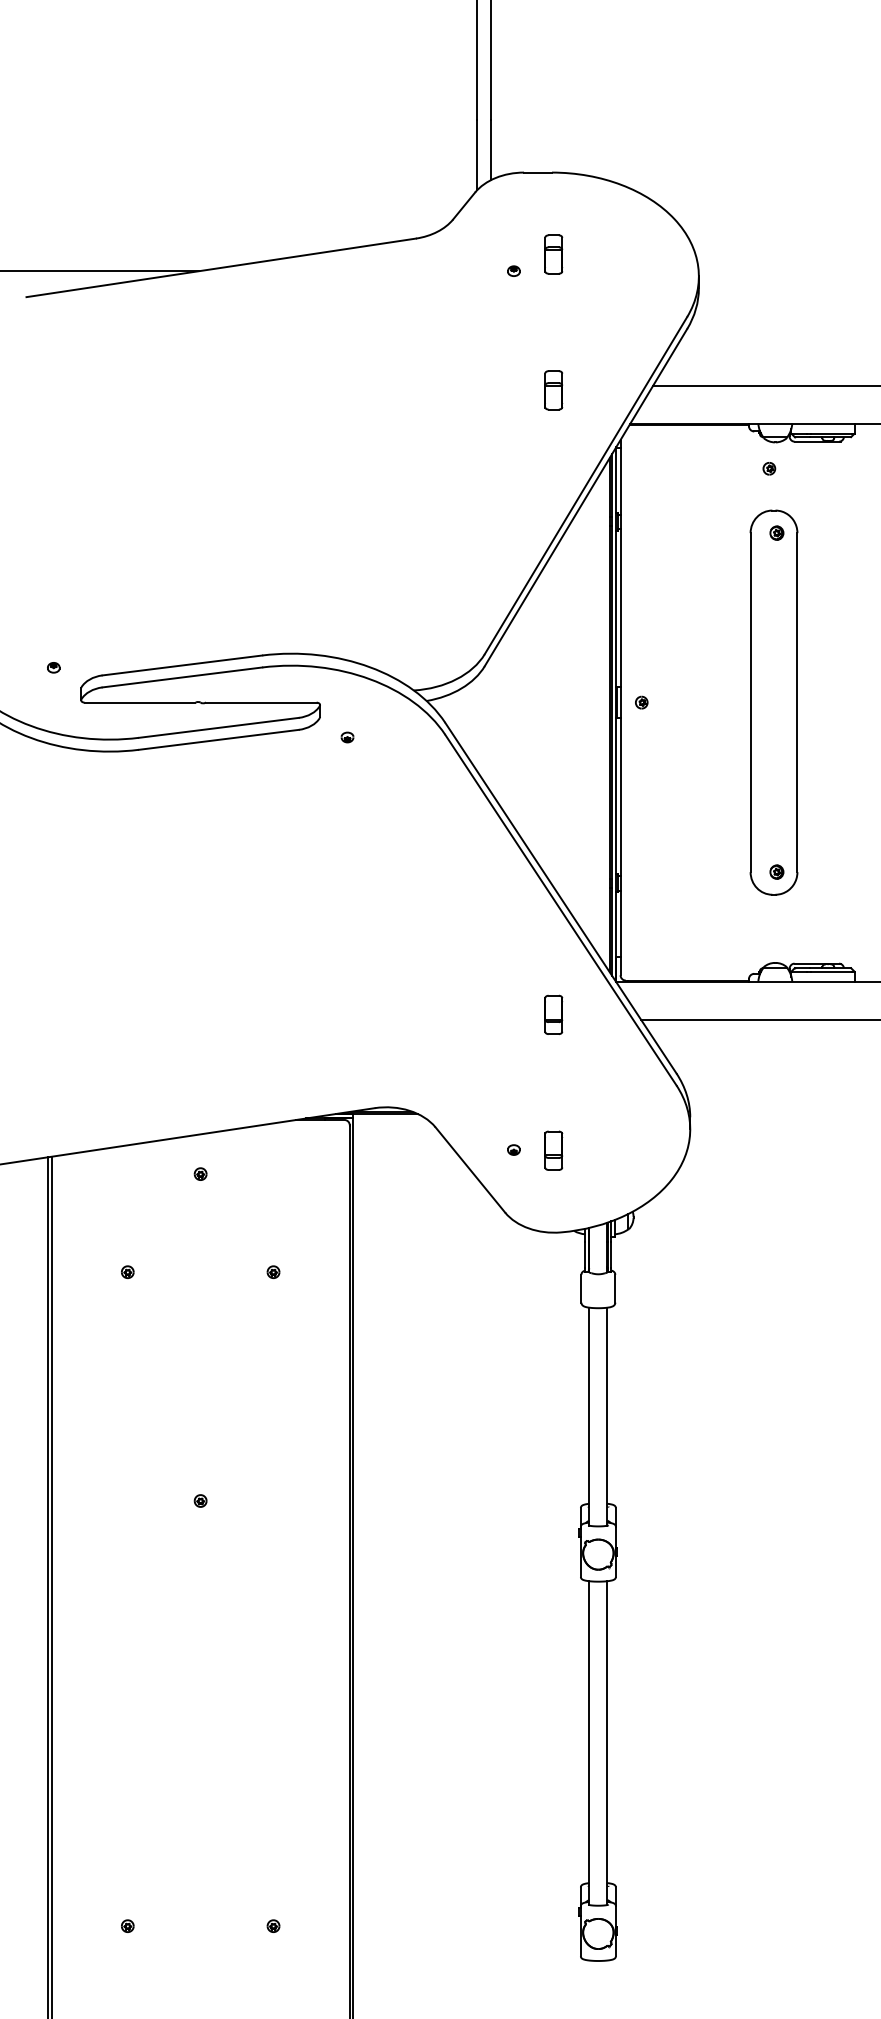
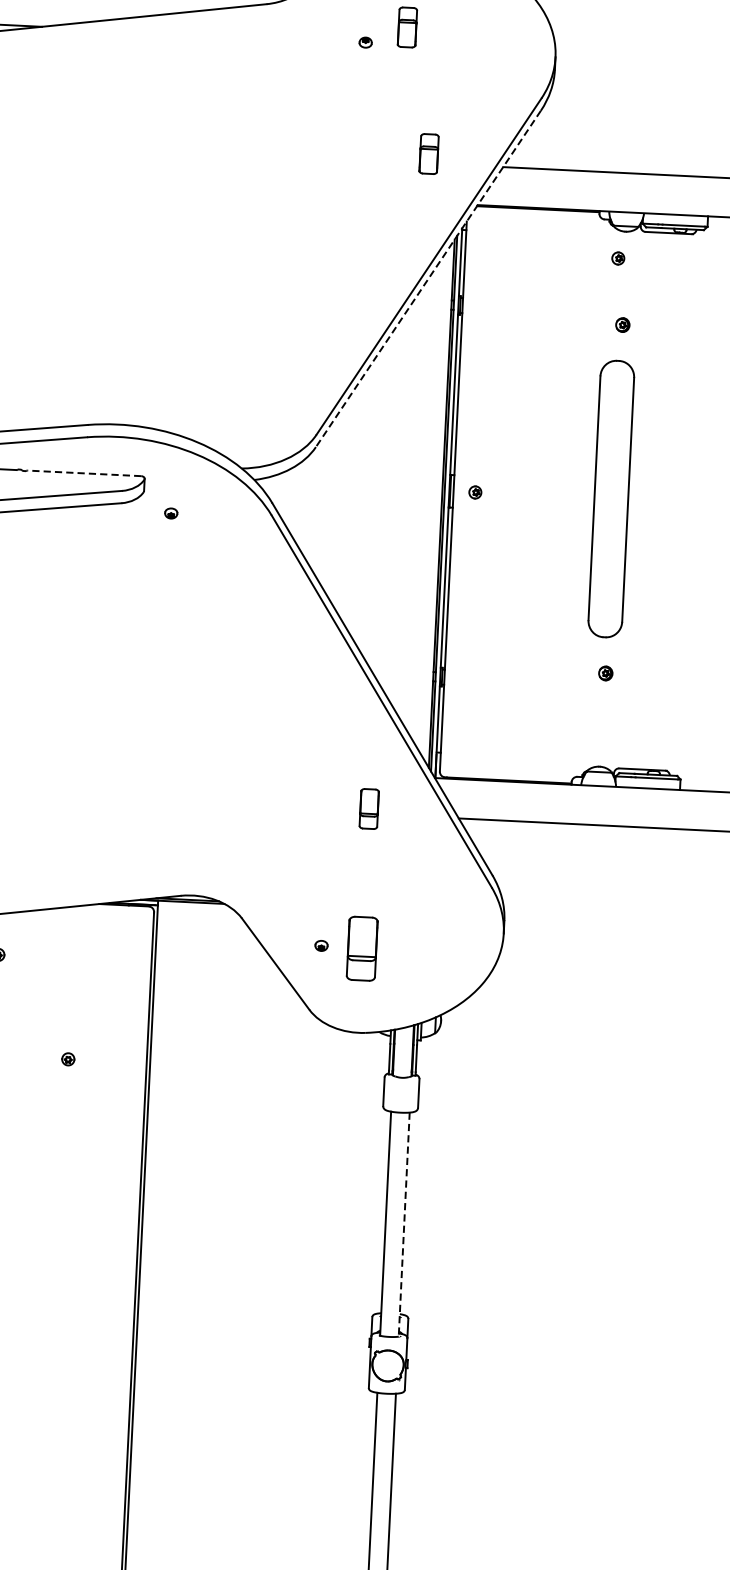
part: (553, 390) -> (428, 154), moved
line: (586, 497) -> (428, 278), solid -> dashed
line: (260, 702) -> (83, 473), solid -> dashed
part: (773, 702) -> (610, 498), size x0.7
part: (553, 1150) -> (362, 948), size x1.6
line: (607, 1417) -> (404, 1225), solid -> dashed

